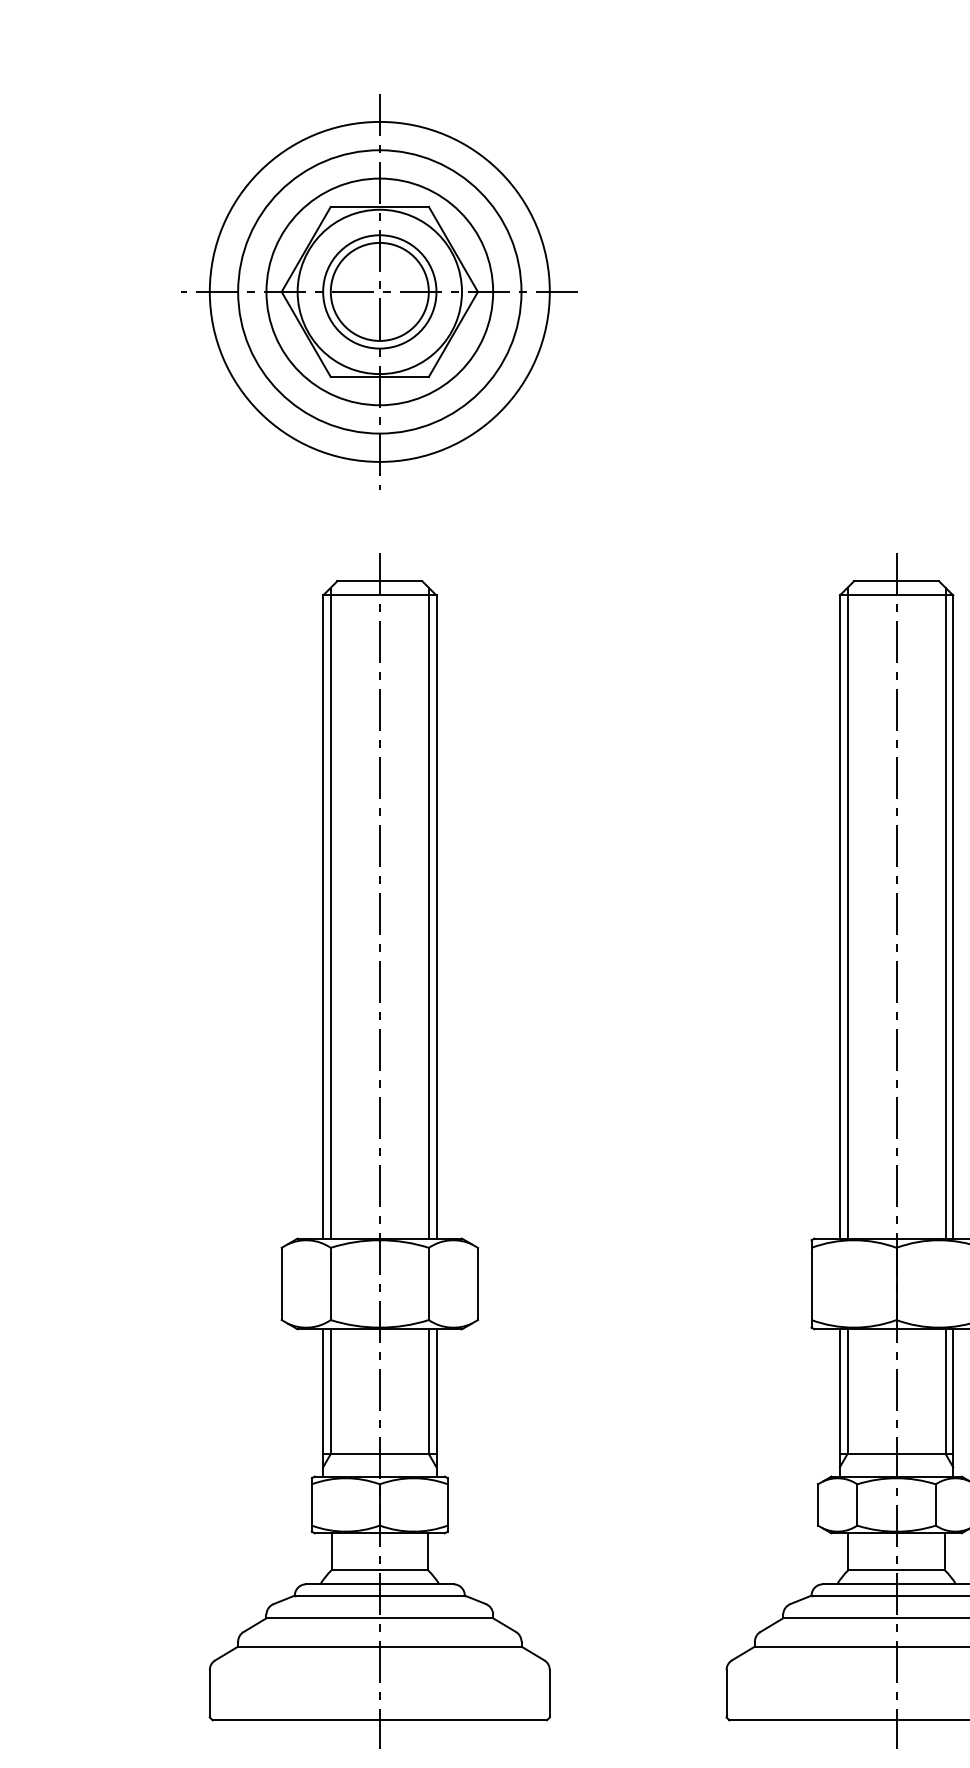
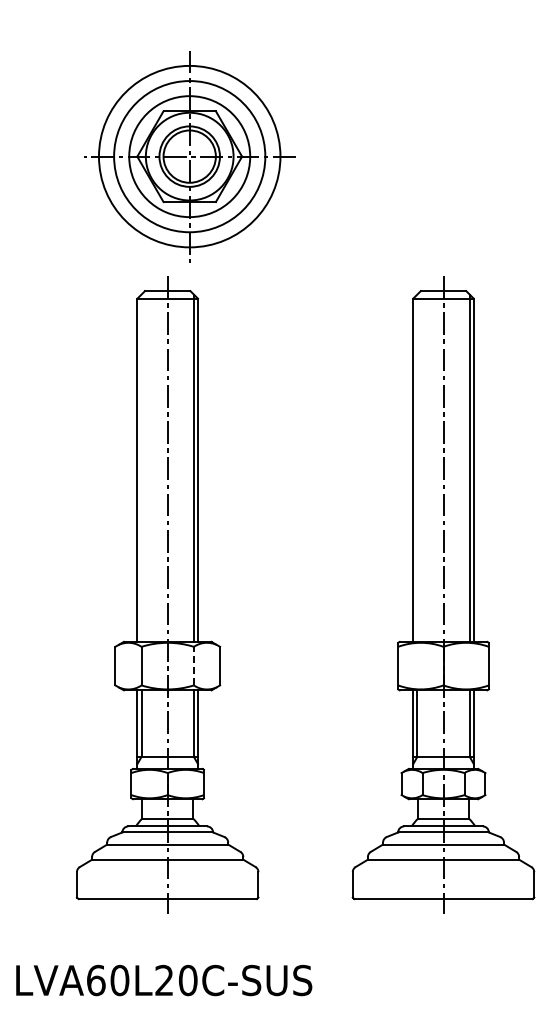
part: (379, 291) -> (189, 156), moved
line: (330, 911) -> (141, 467), removed
line: (847, 911) -> (417, 467), removed
line: (428, 1282) -> (193, 665), solid -> dashed

